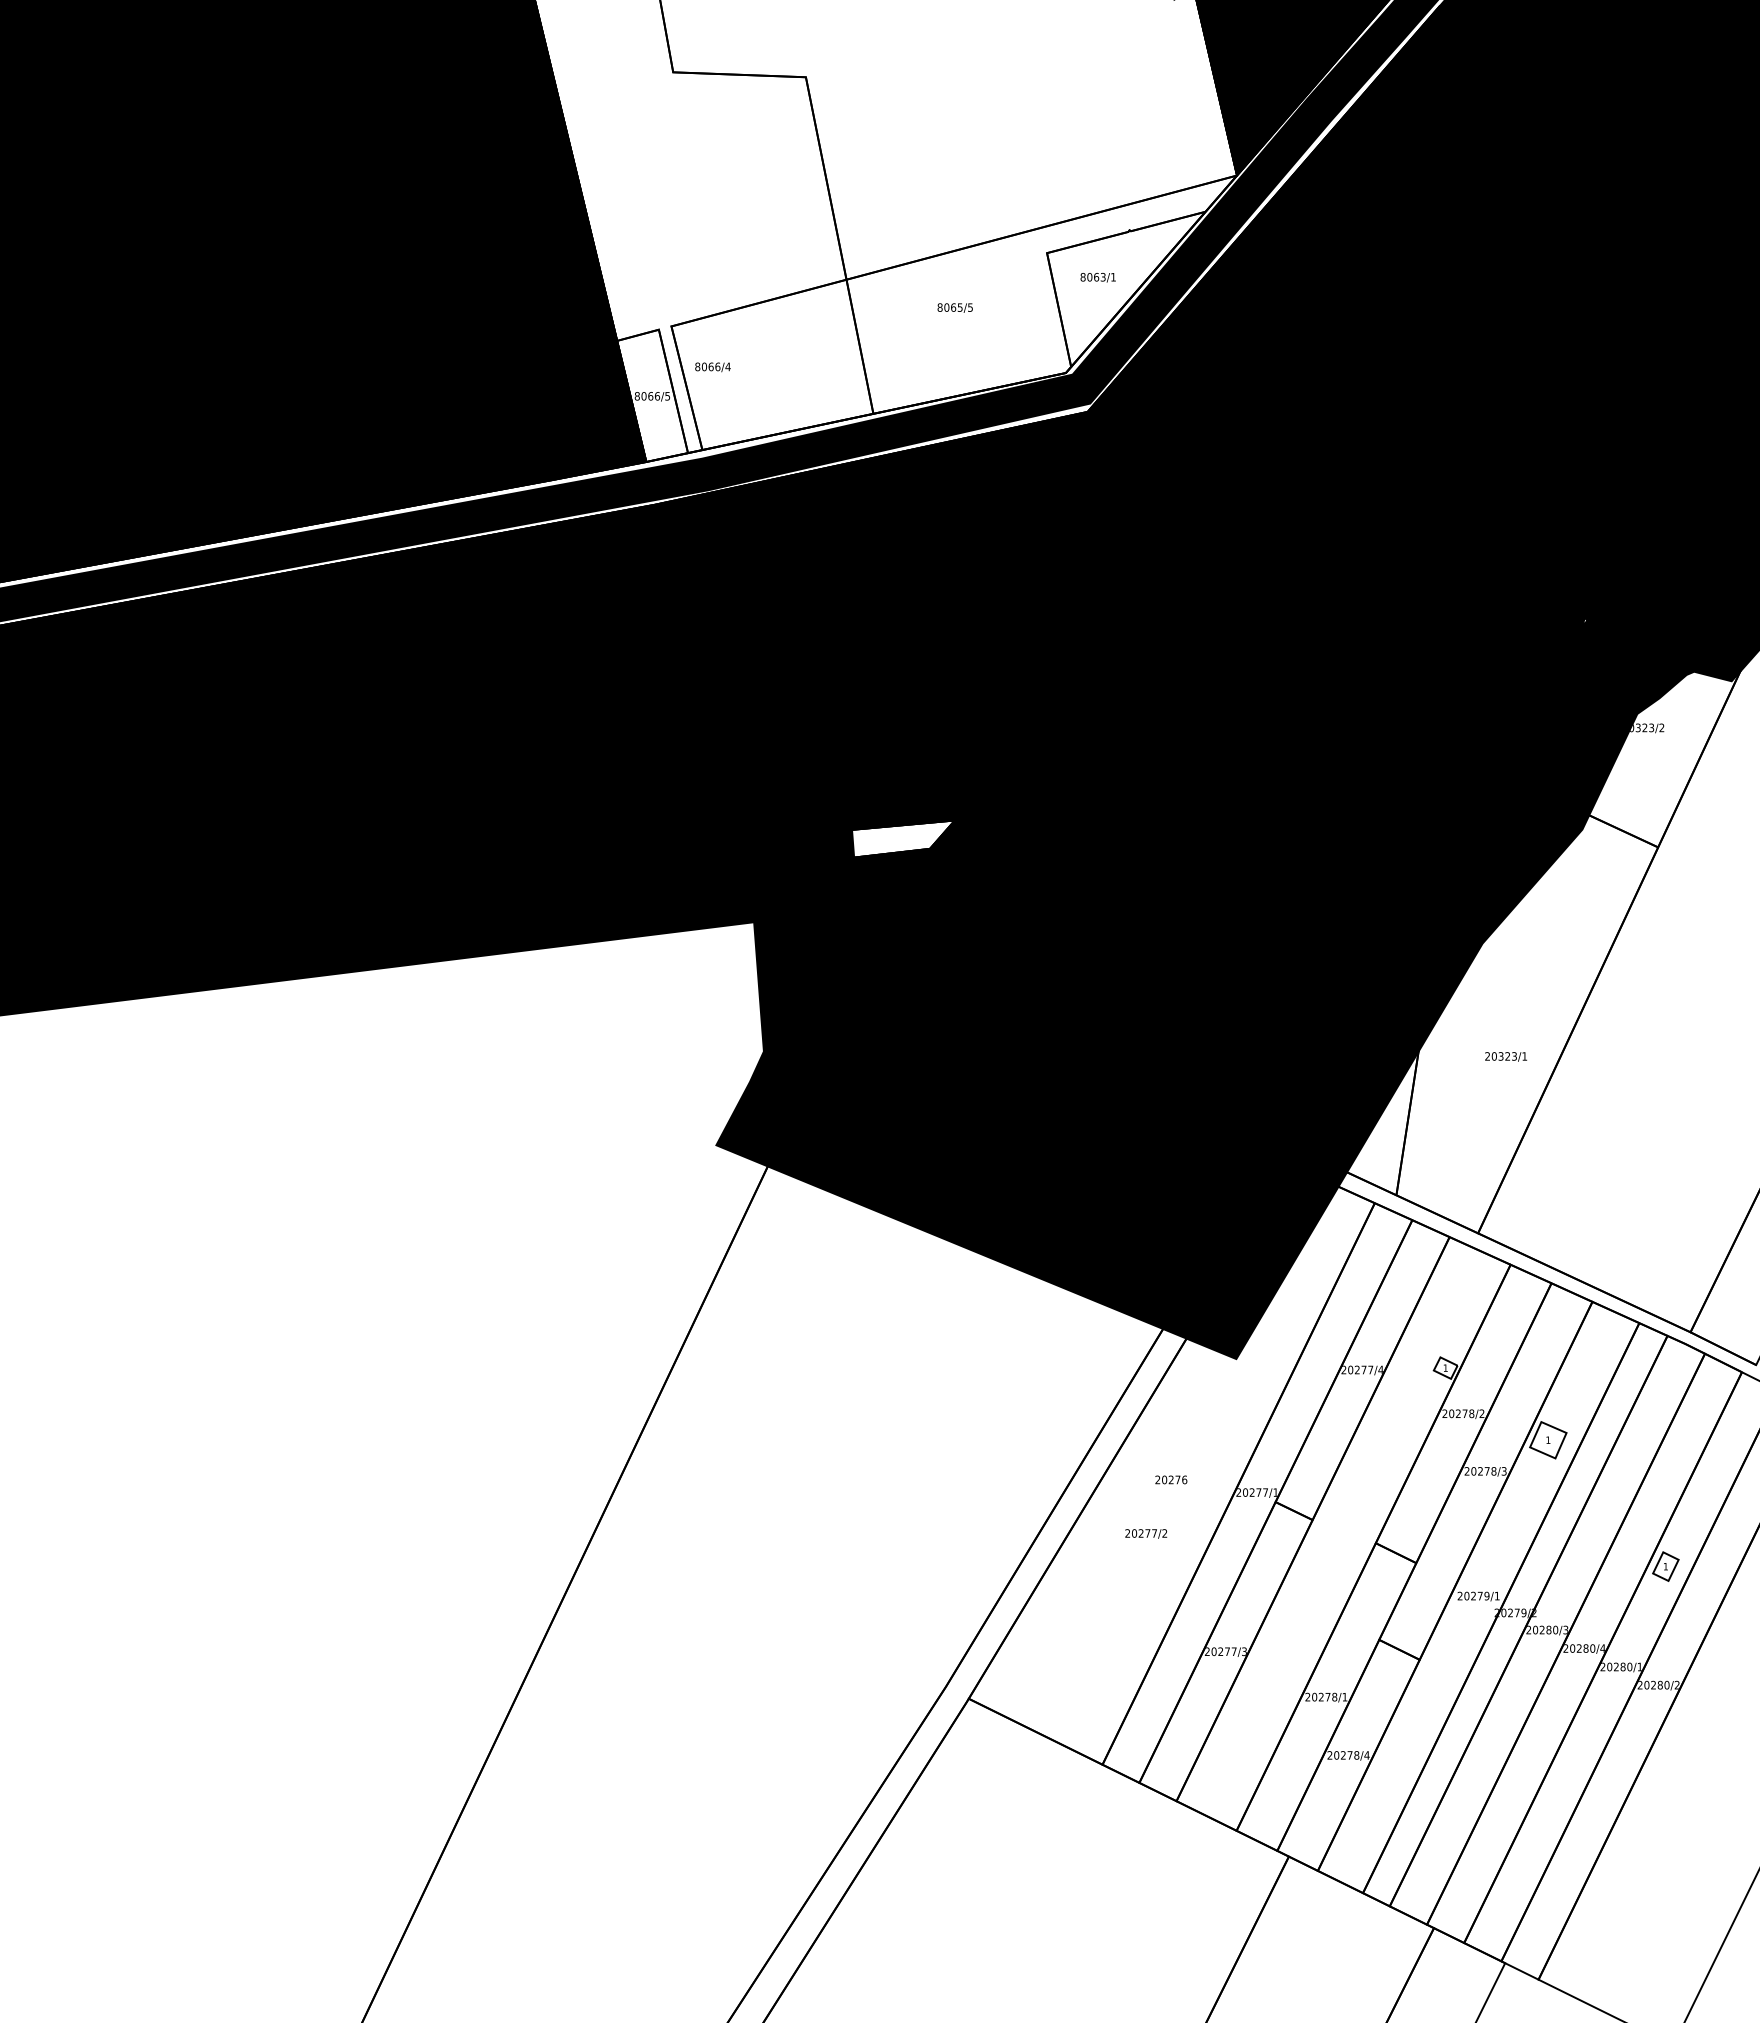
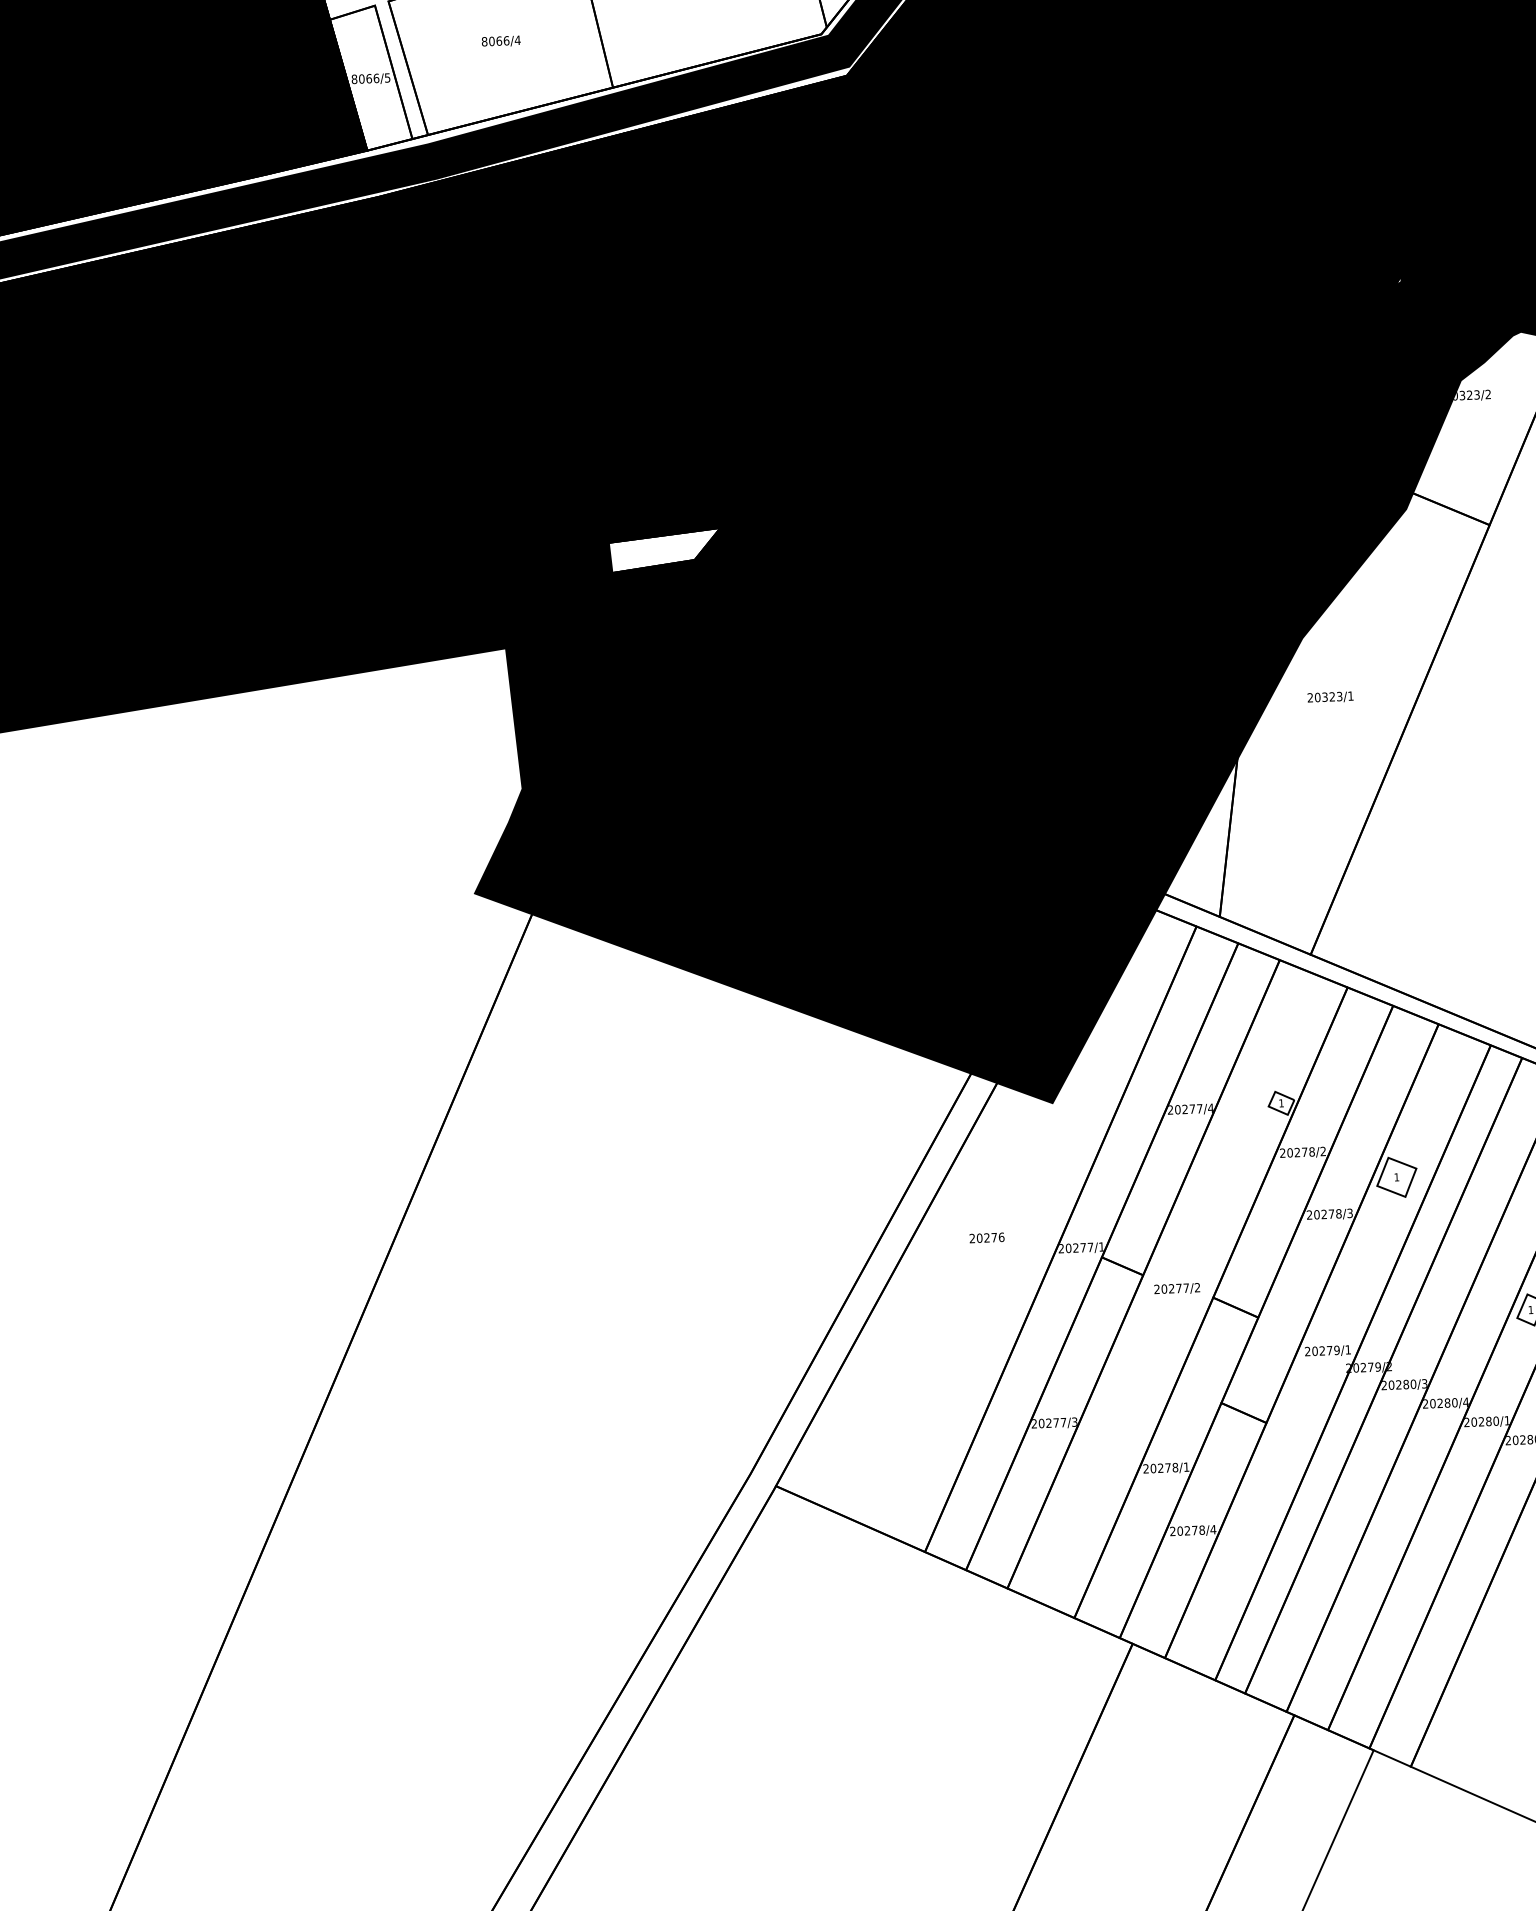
text: (712, 367) -> (500, 41), moved
text: (1505, 1056) -> (1329, 697), moved
text: (1146, 1533) -> (1177, 1288), moved

